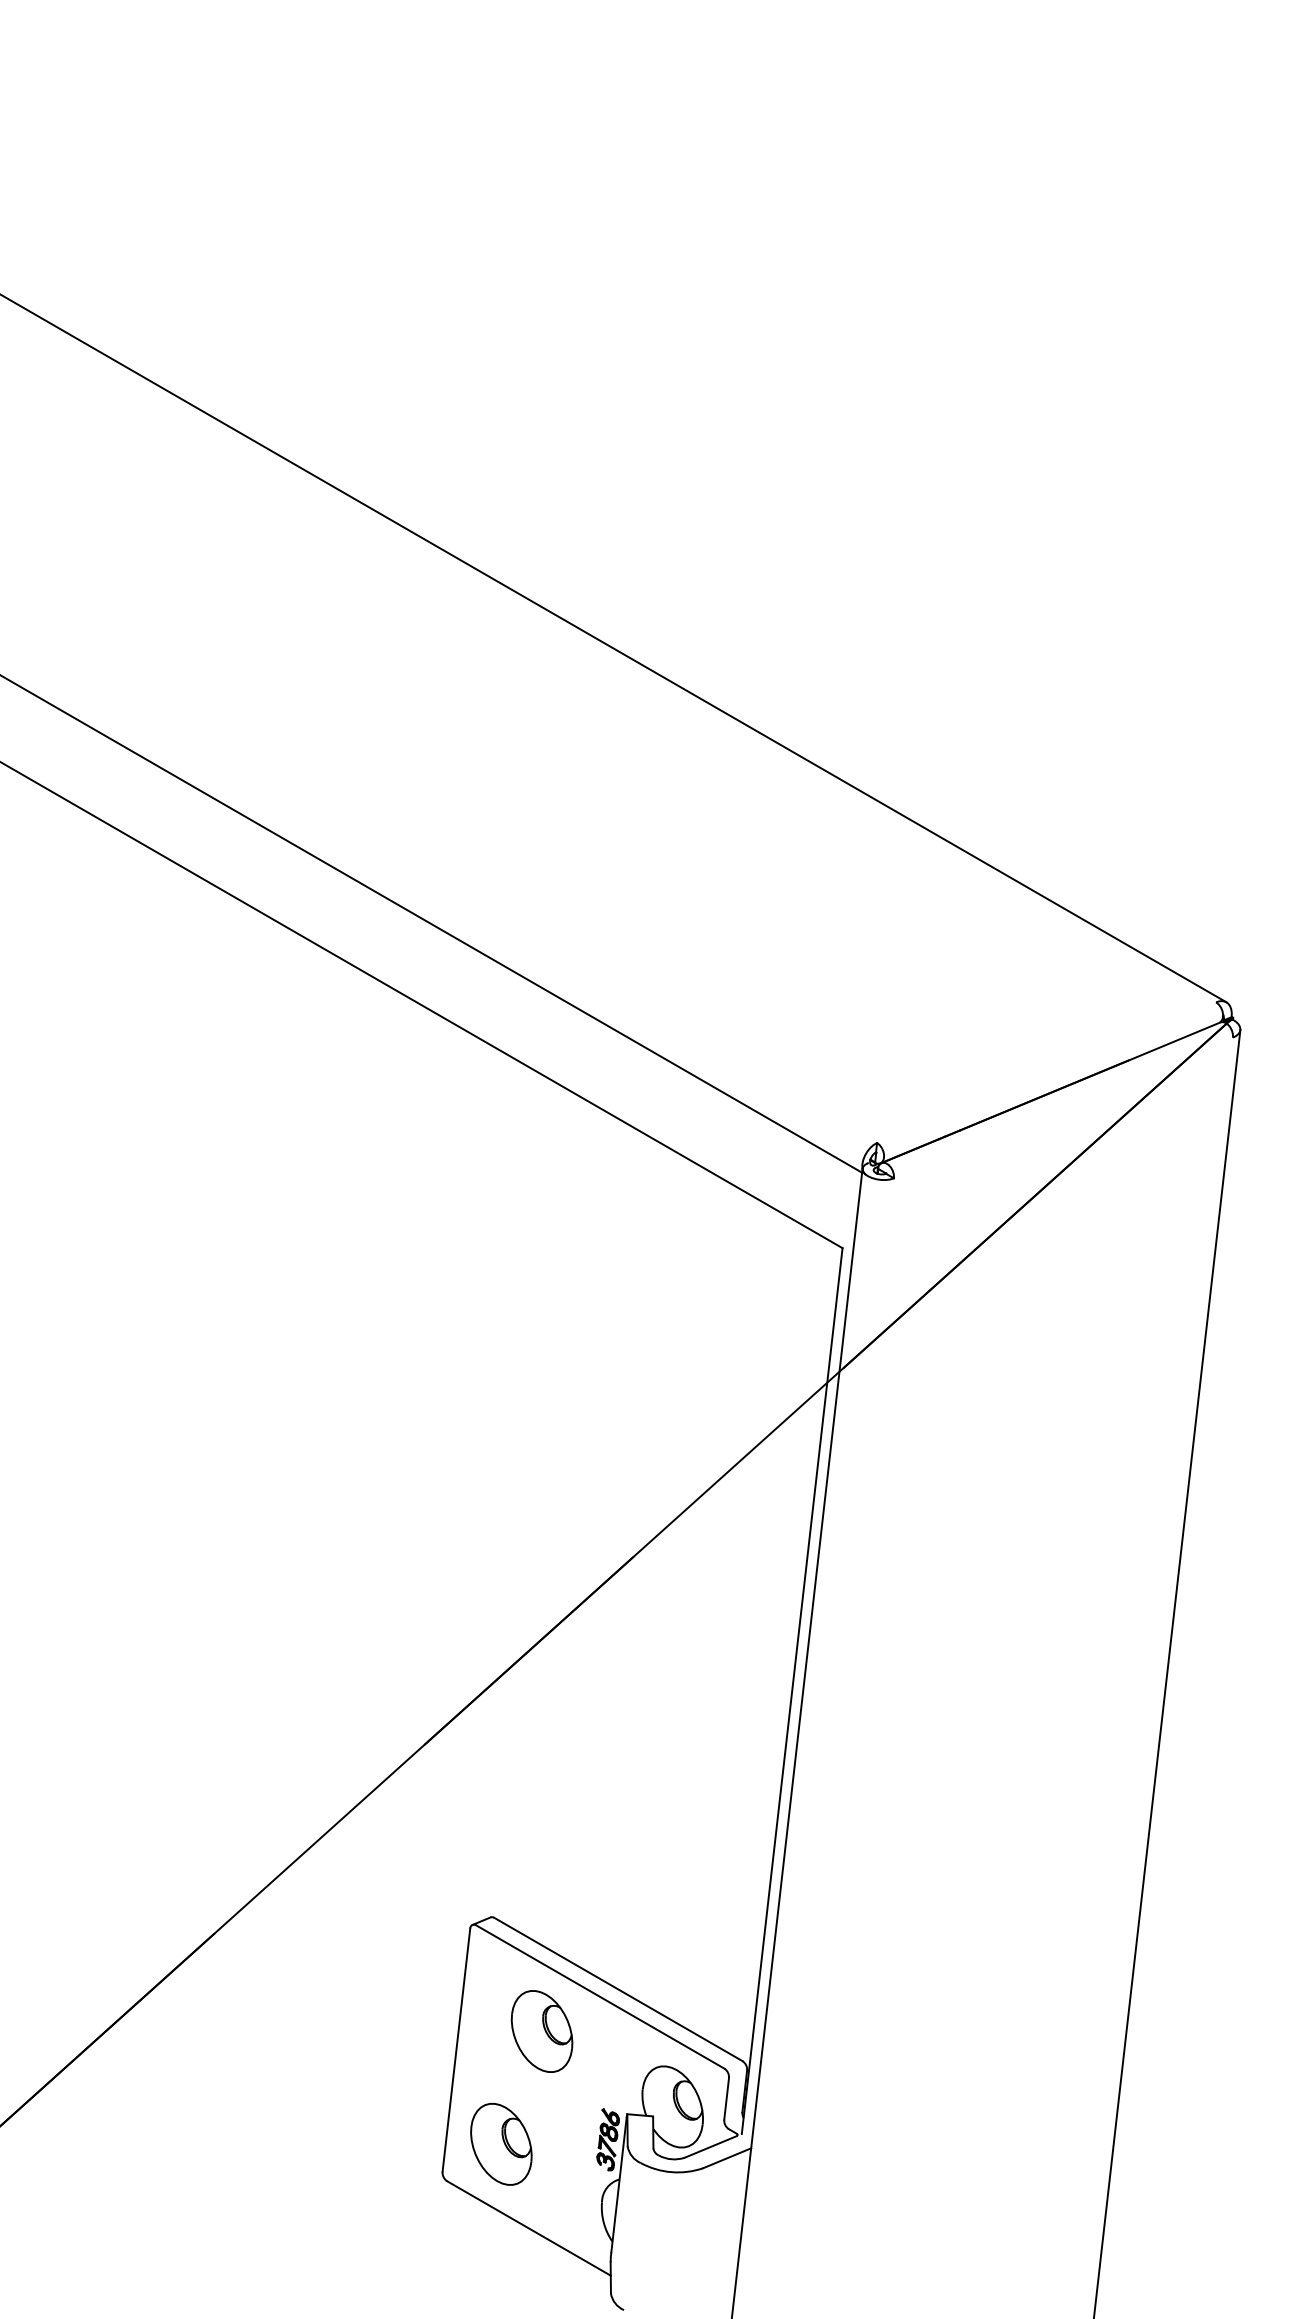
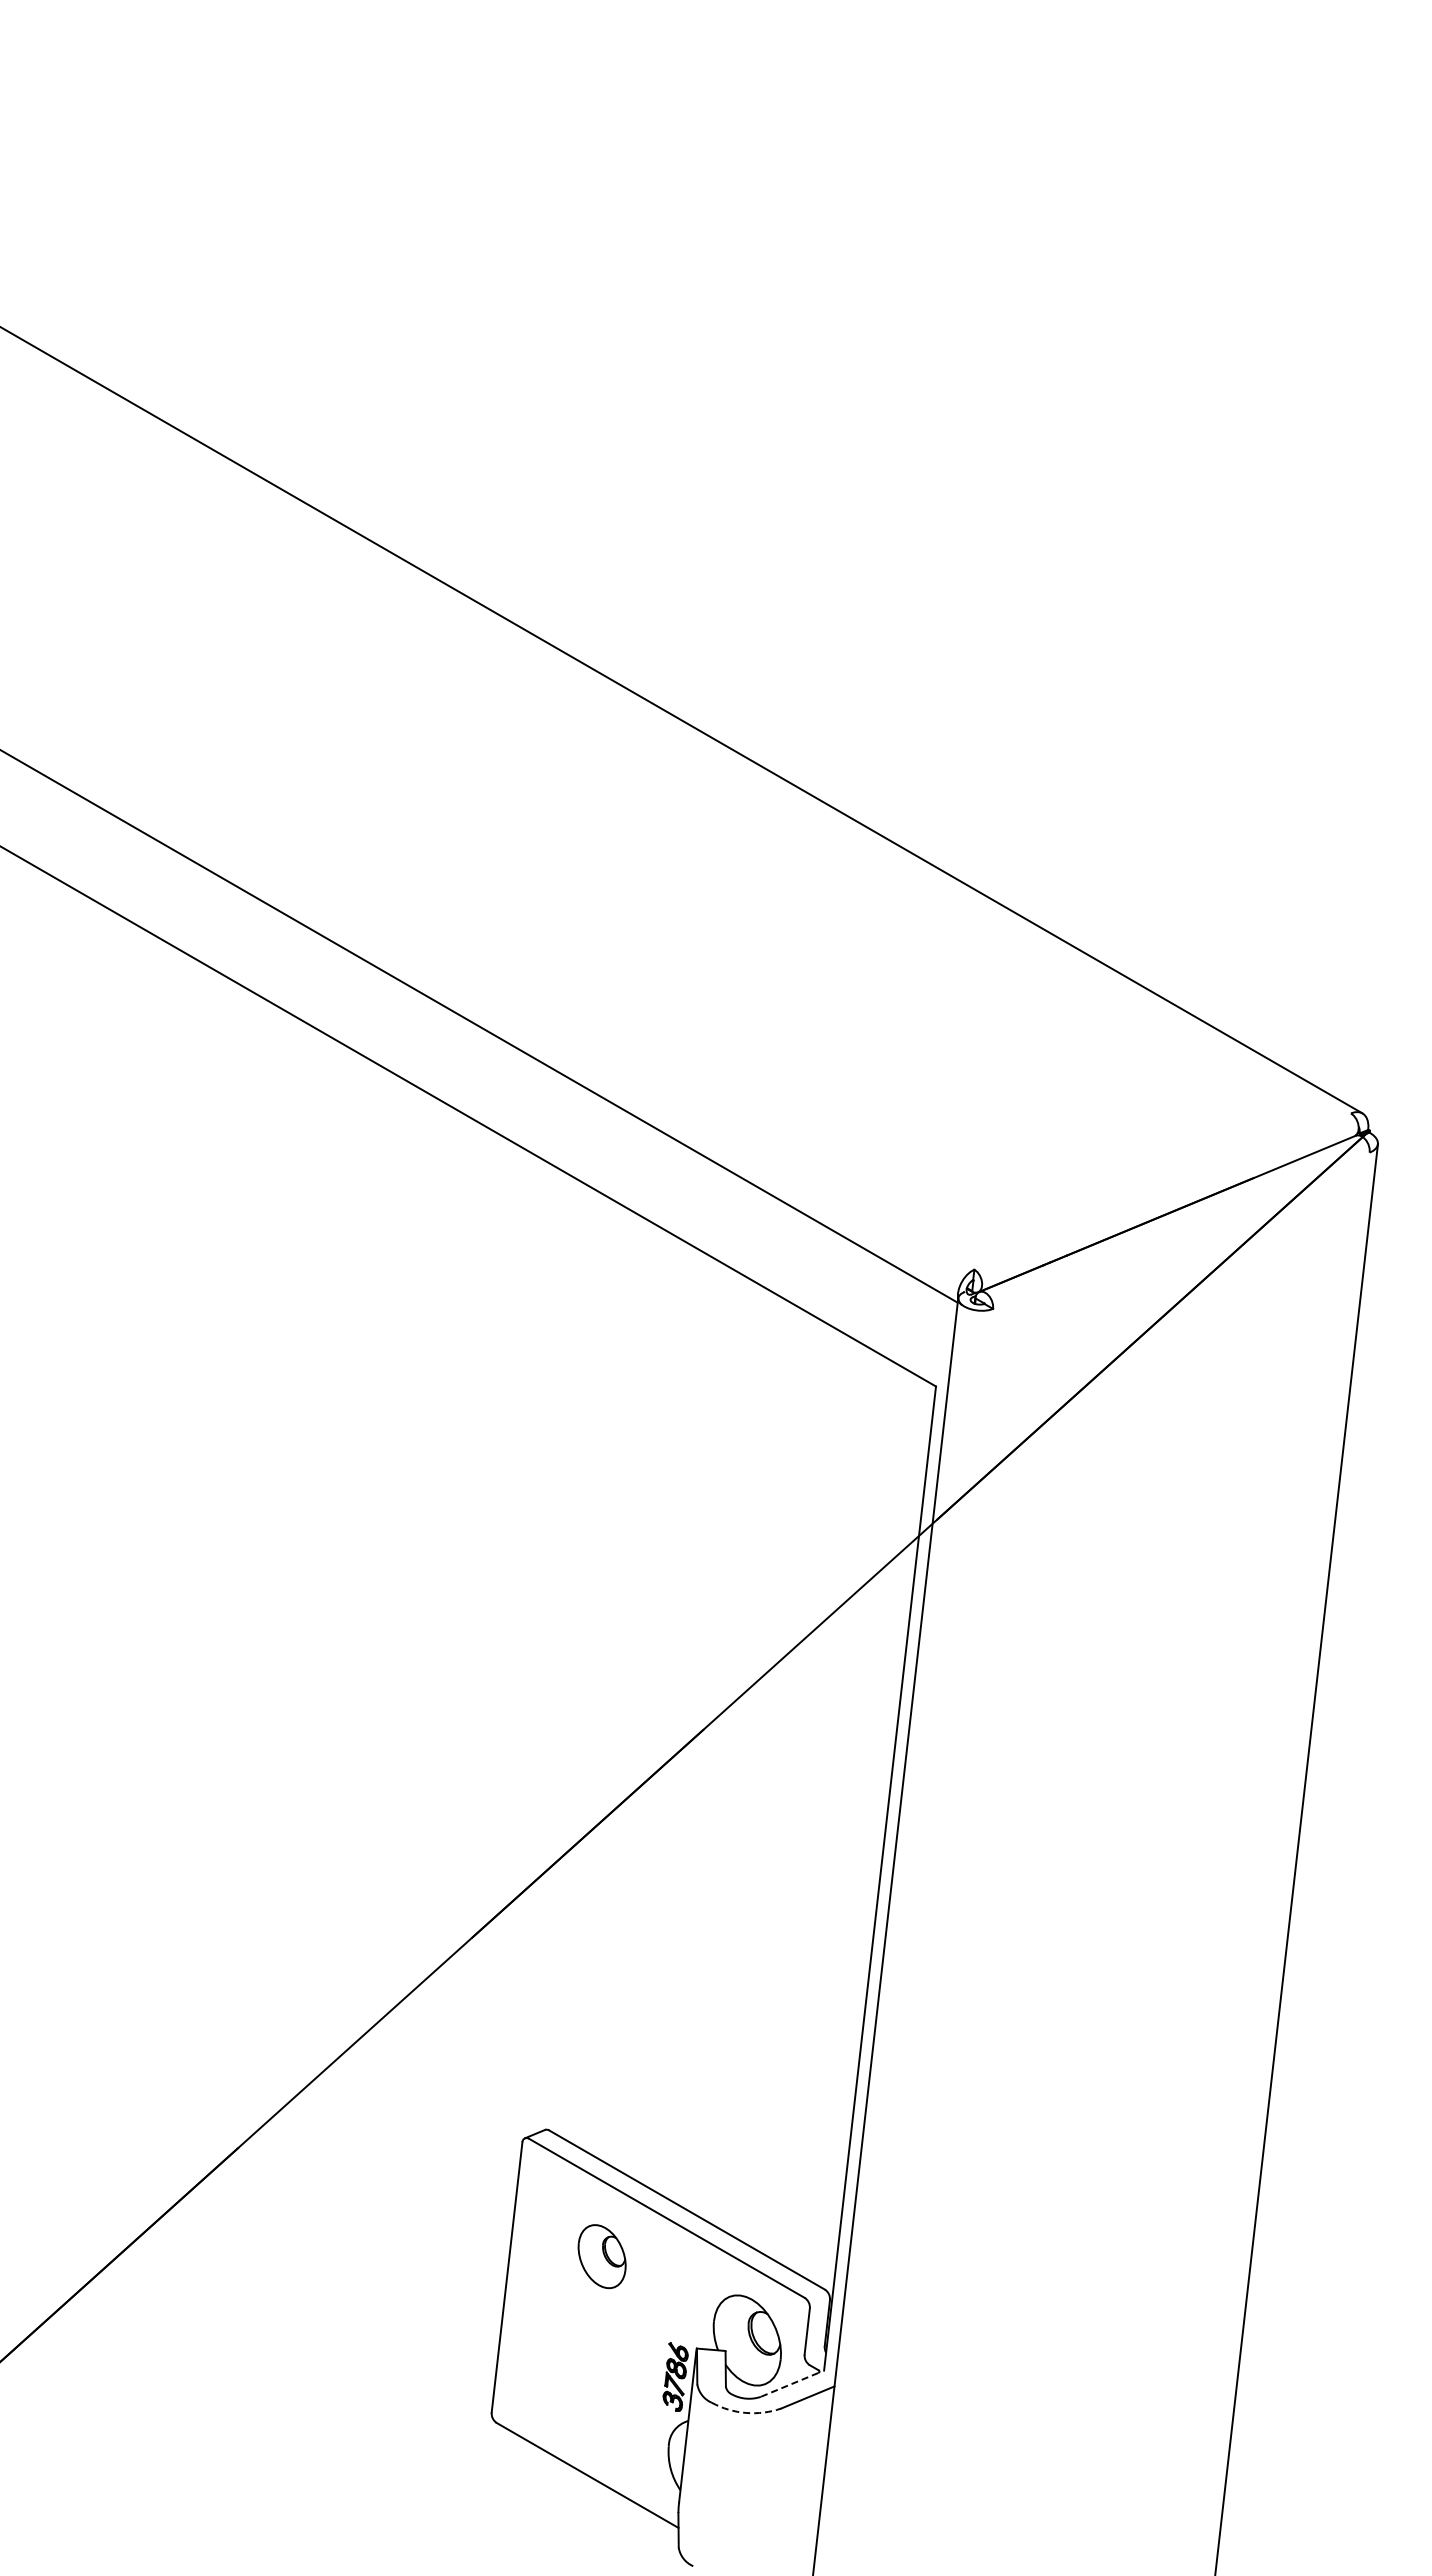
part: (541, 2031) -> (601, 2256), size x0.7
part: (500, 2143) -> (556, 2381), removed
line: (710, 2147) -> (789, 2385), solid -> dashed
arc: (671, 2171) -> (745, 2412), solid -> dashed

